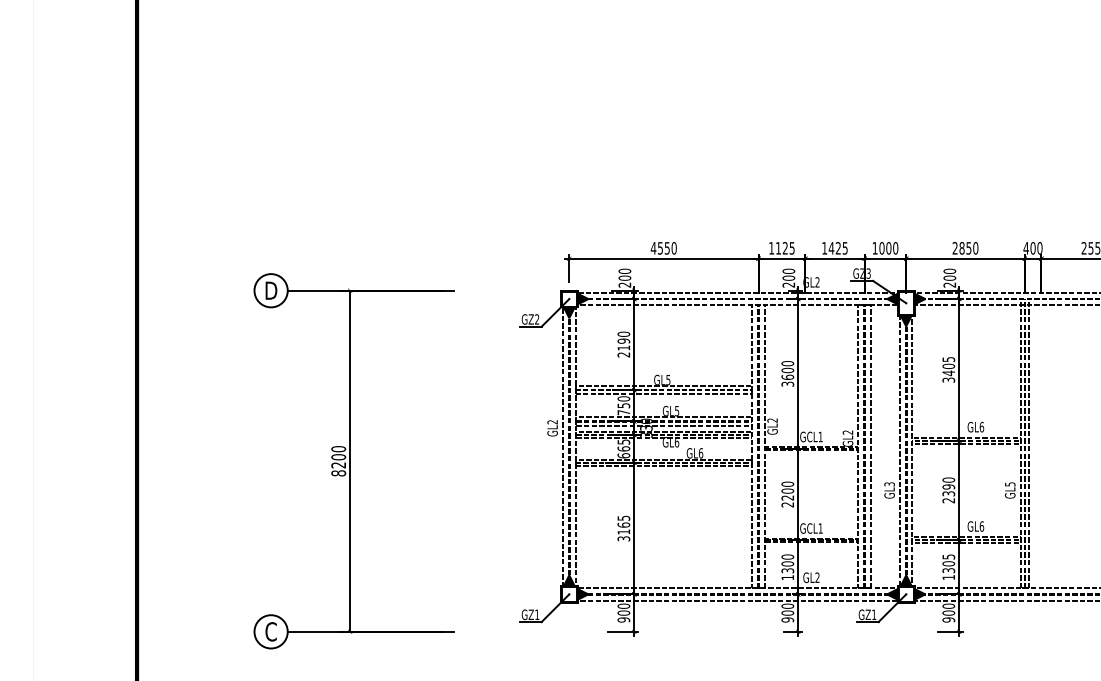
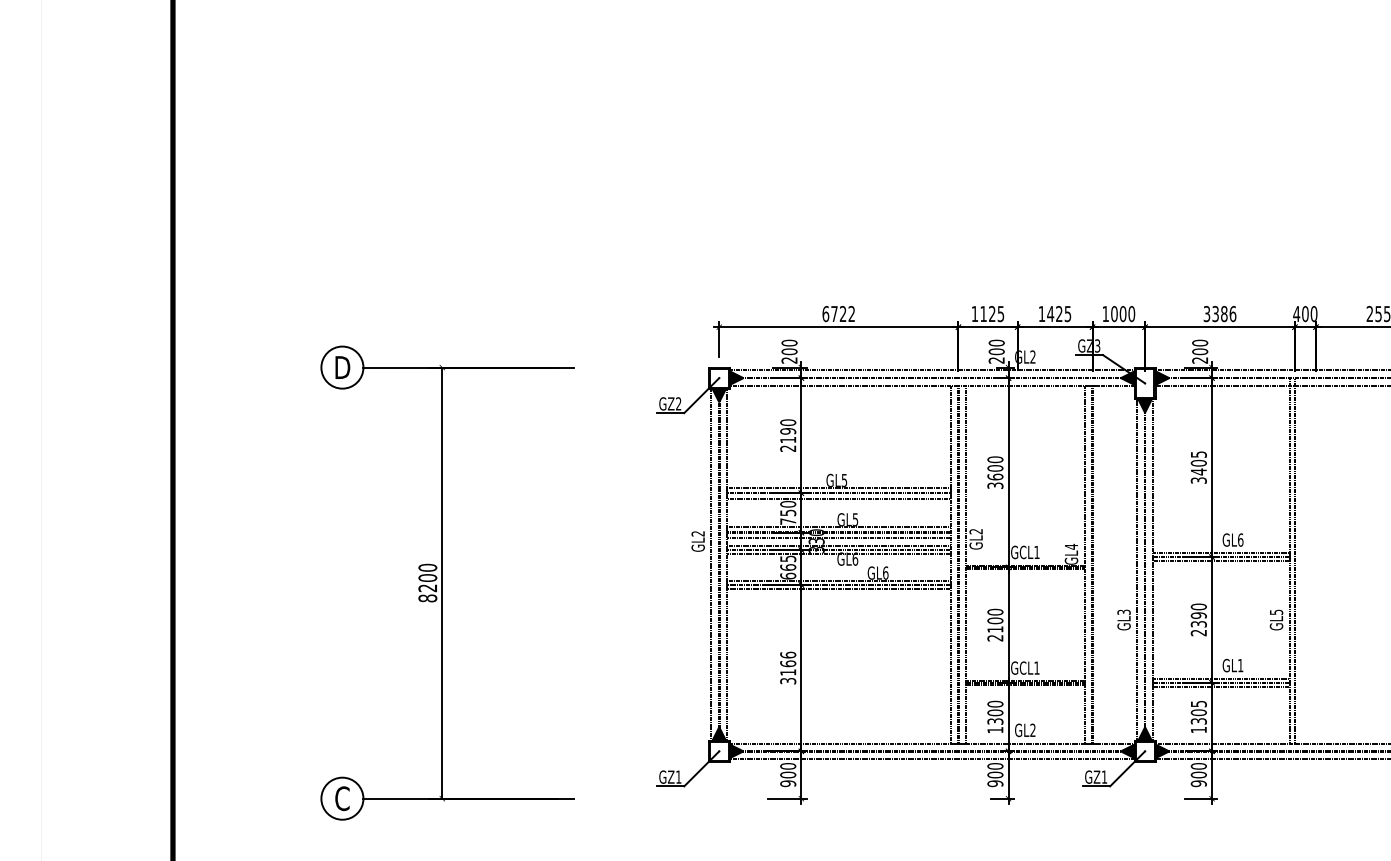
text: (663, 248) -> (838, 314), 4550 -> 6722
text: (965, 248) -> (1219, 314), 2850 -> 3386
text: (847, 432) -> (1070, 546), GL2 -> GL4
line: (1028, 443) -> (1299, 560), removed
line: (870, 446) -> (1099, 564), removed
text: (787, 497) -> (995, 628), 2200 -> 2100
text: (623, 517) -> (787, 654), 3165 -> 3166
text: (981, 526) -> (1240, 665), GL6 -> GL1

